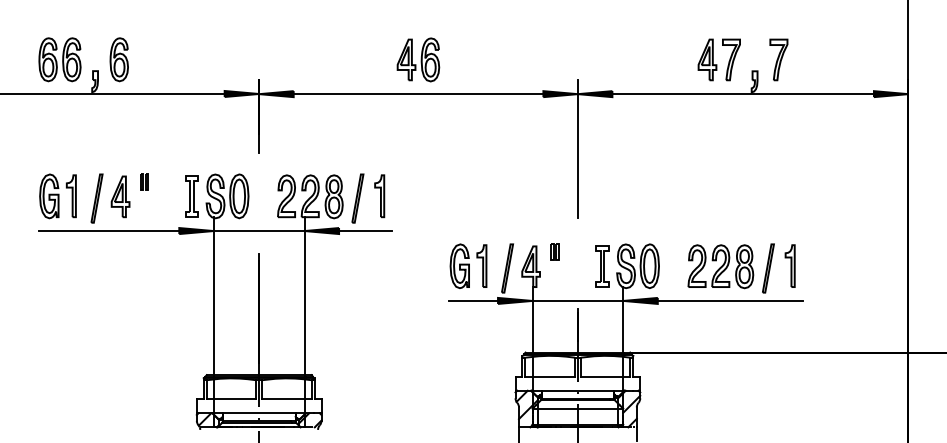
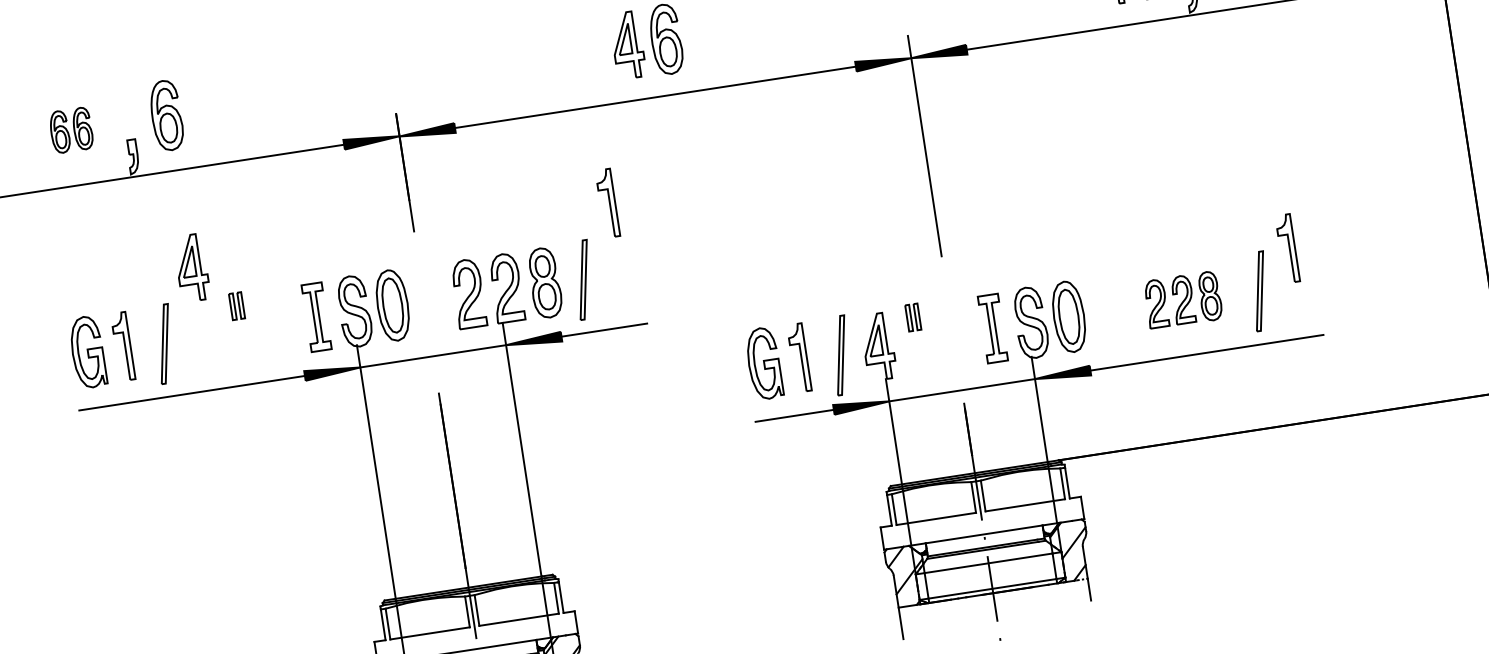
part: (59, 59) -> (70, 129), size x0.6
part: (120, 196) -> (191, 267), moved
part: (379, 196) -> (607, 203), moved
part: (789, 265) -> (1286, 247), moved
part: (720, 266) -> (1182, 299), size x0.7

